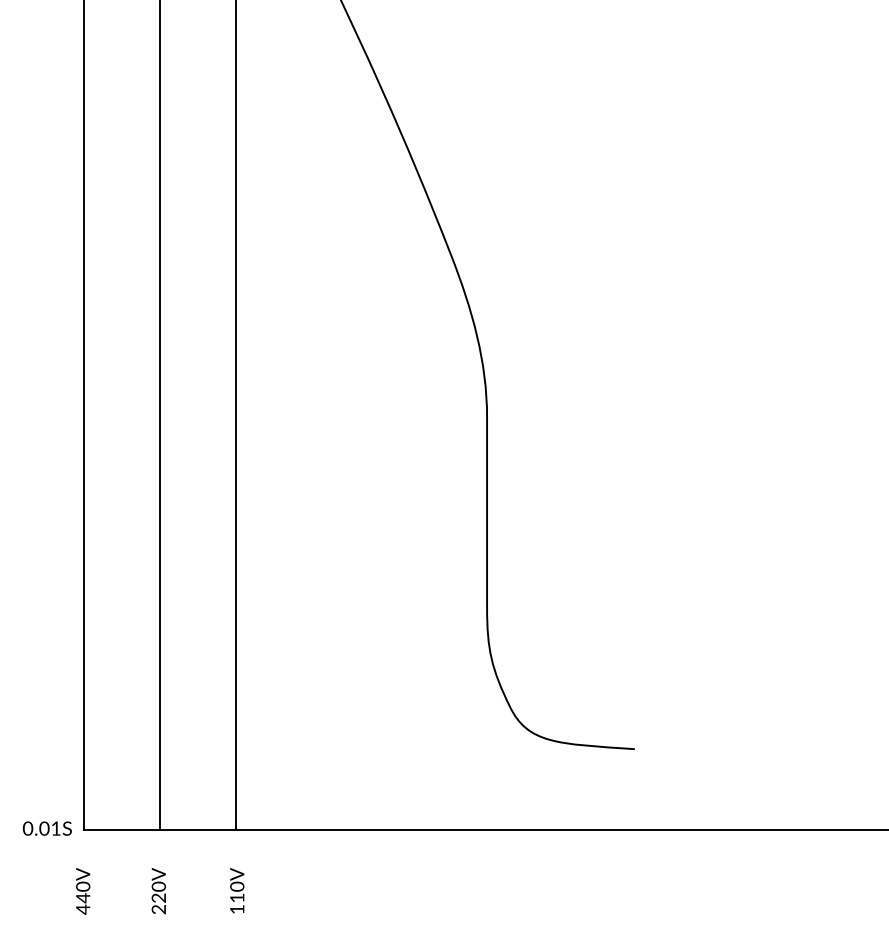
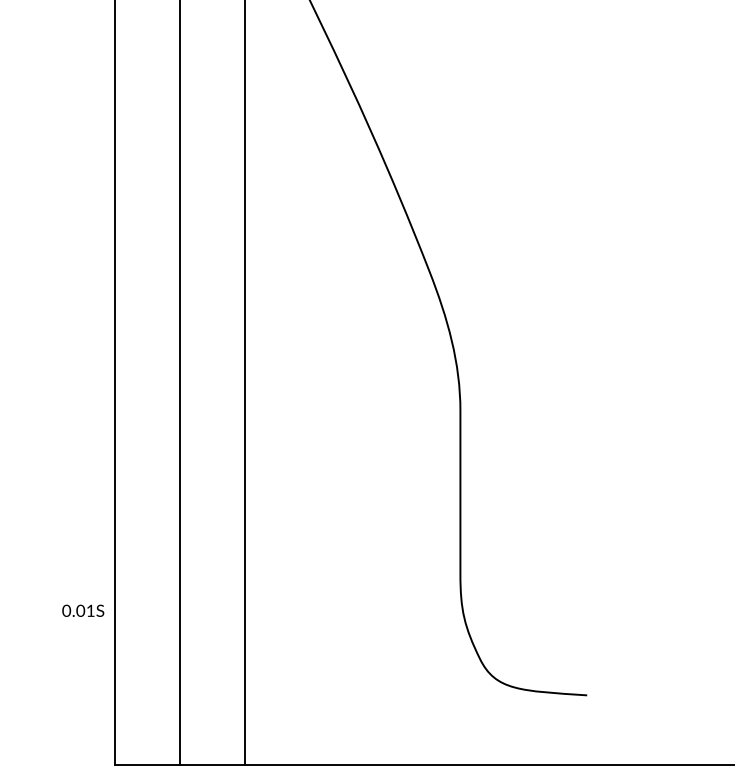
text: (47, 828) -> (83, 610), moved

